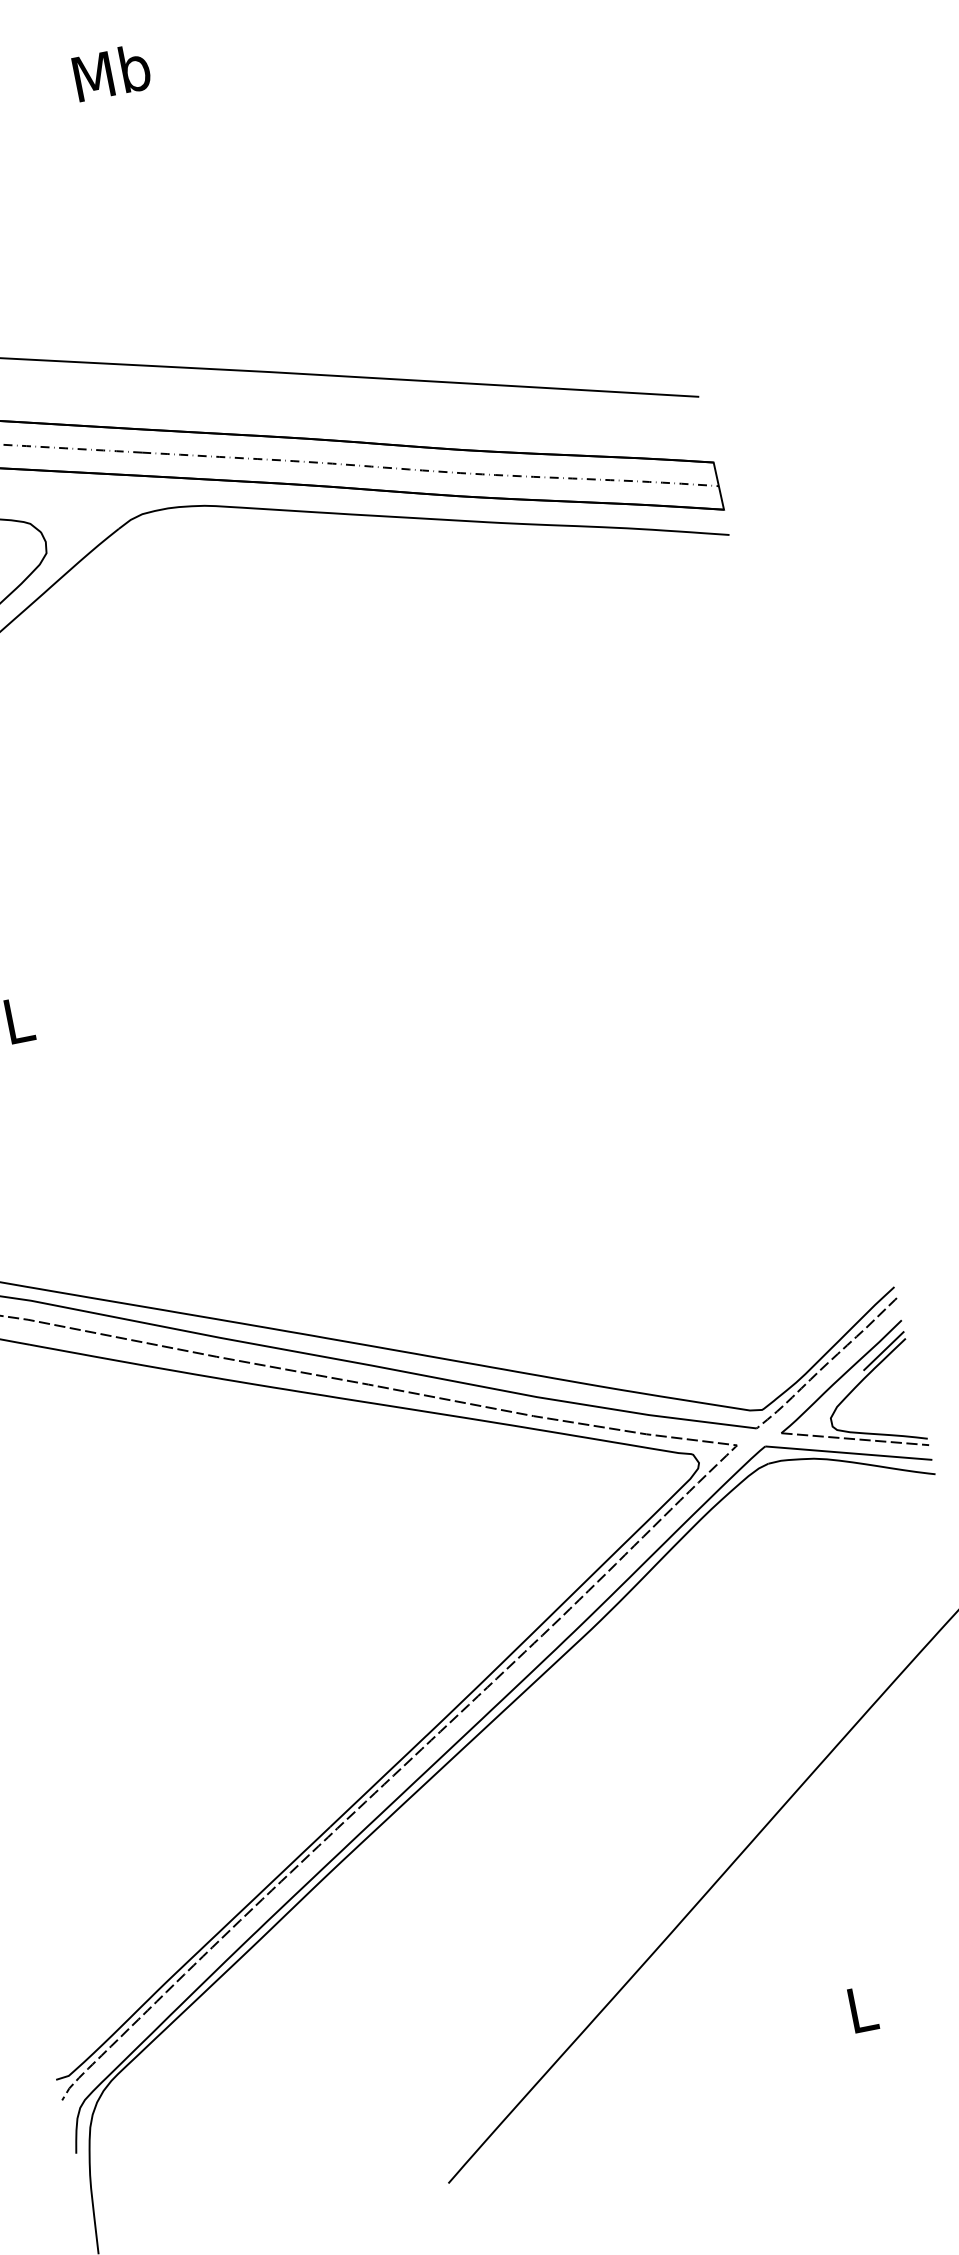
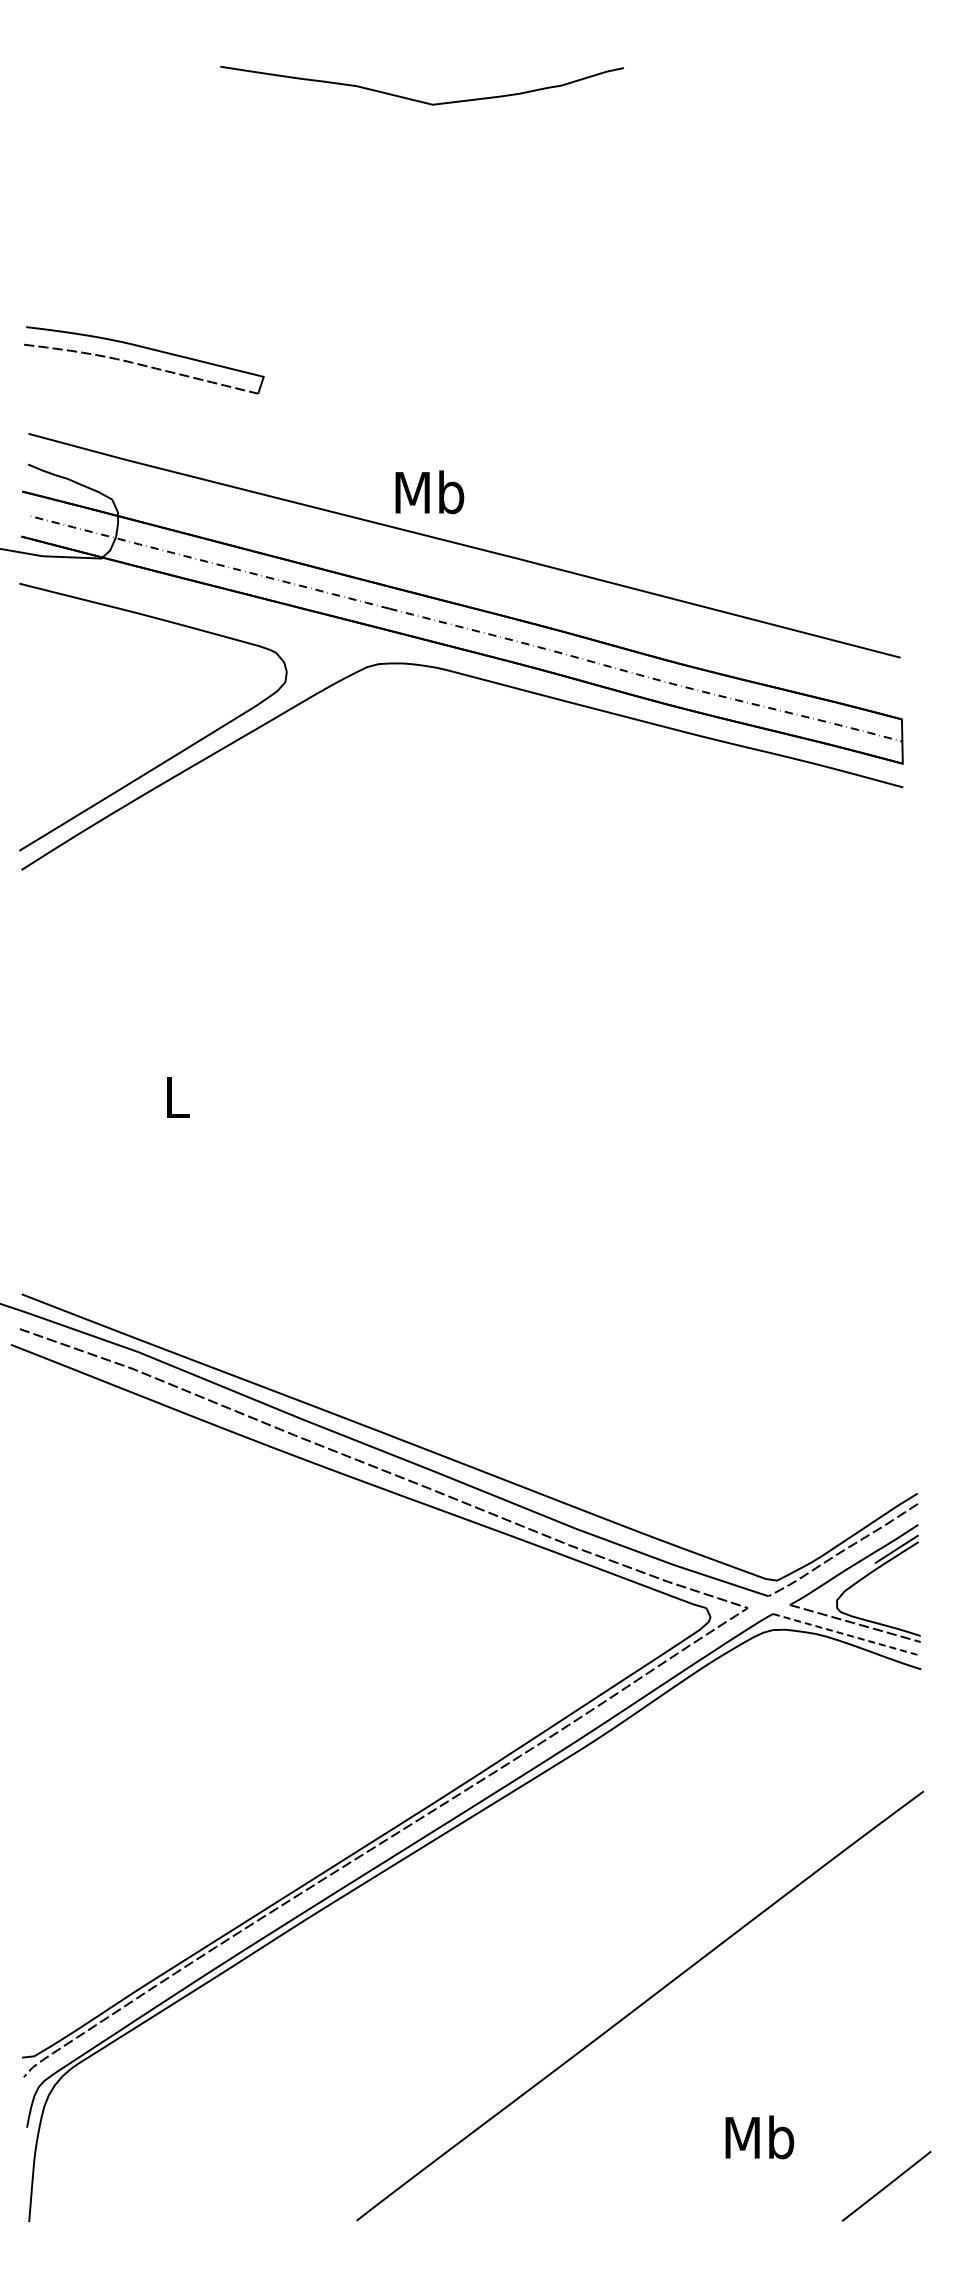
text: (111, 72) -> (429, 492), moved
line: (849, 1452) -> (847, 1634), solid -> dashed
text: (861, 2009) -> (759, 2137), L -> Mb

